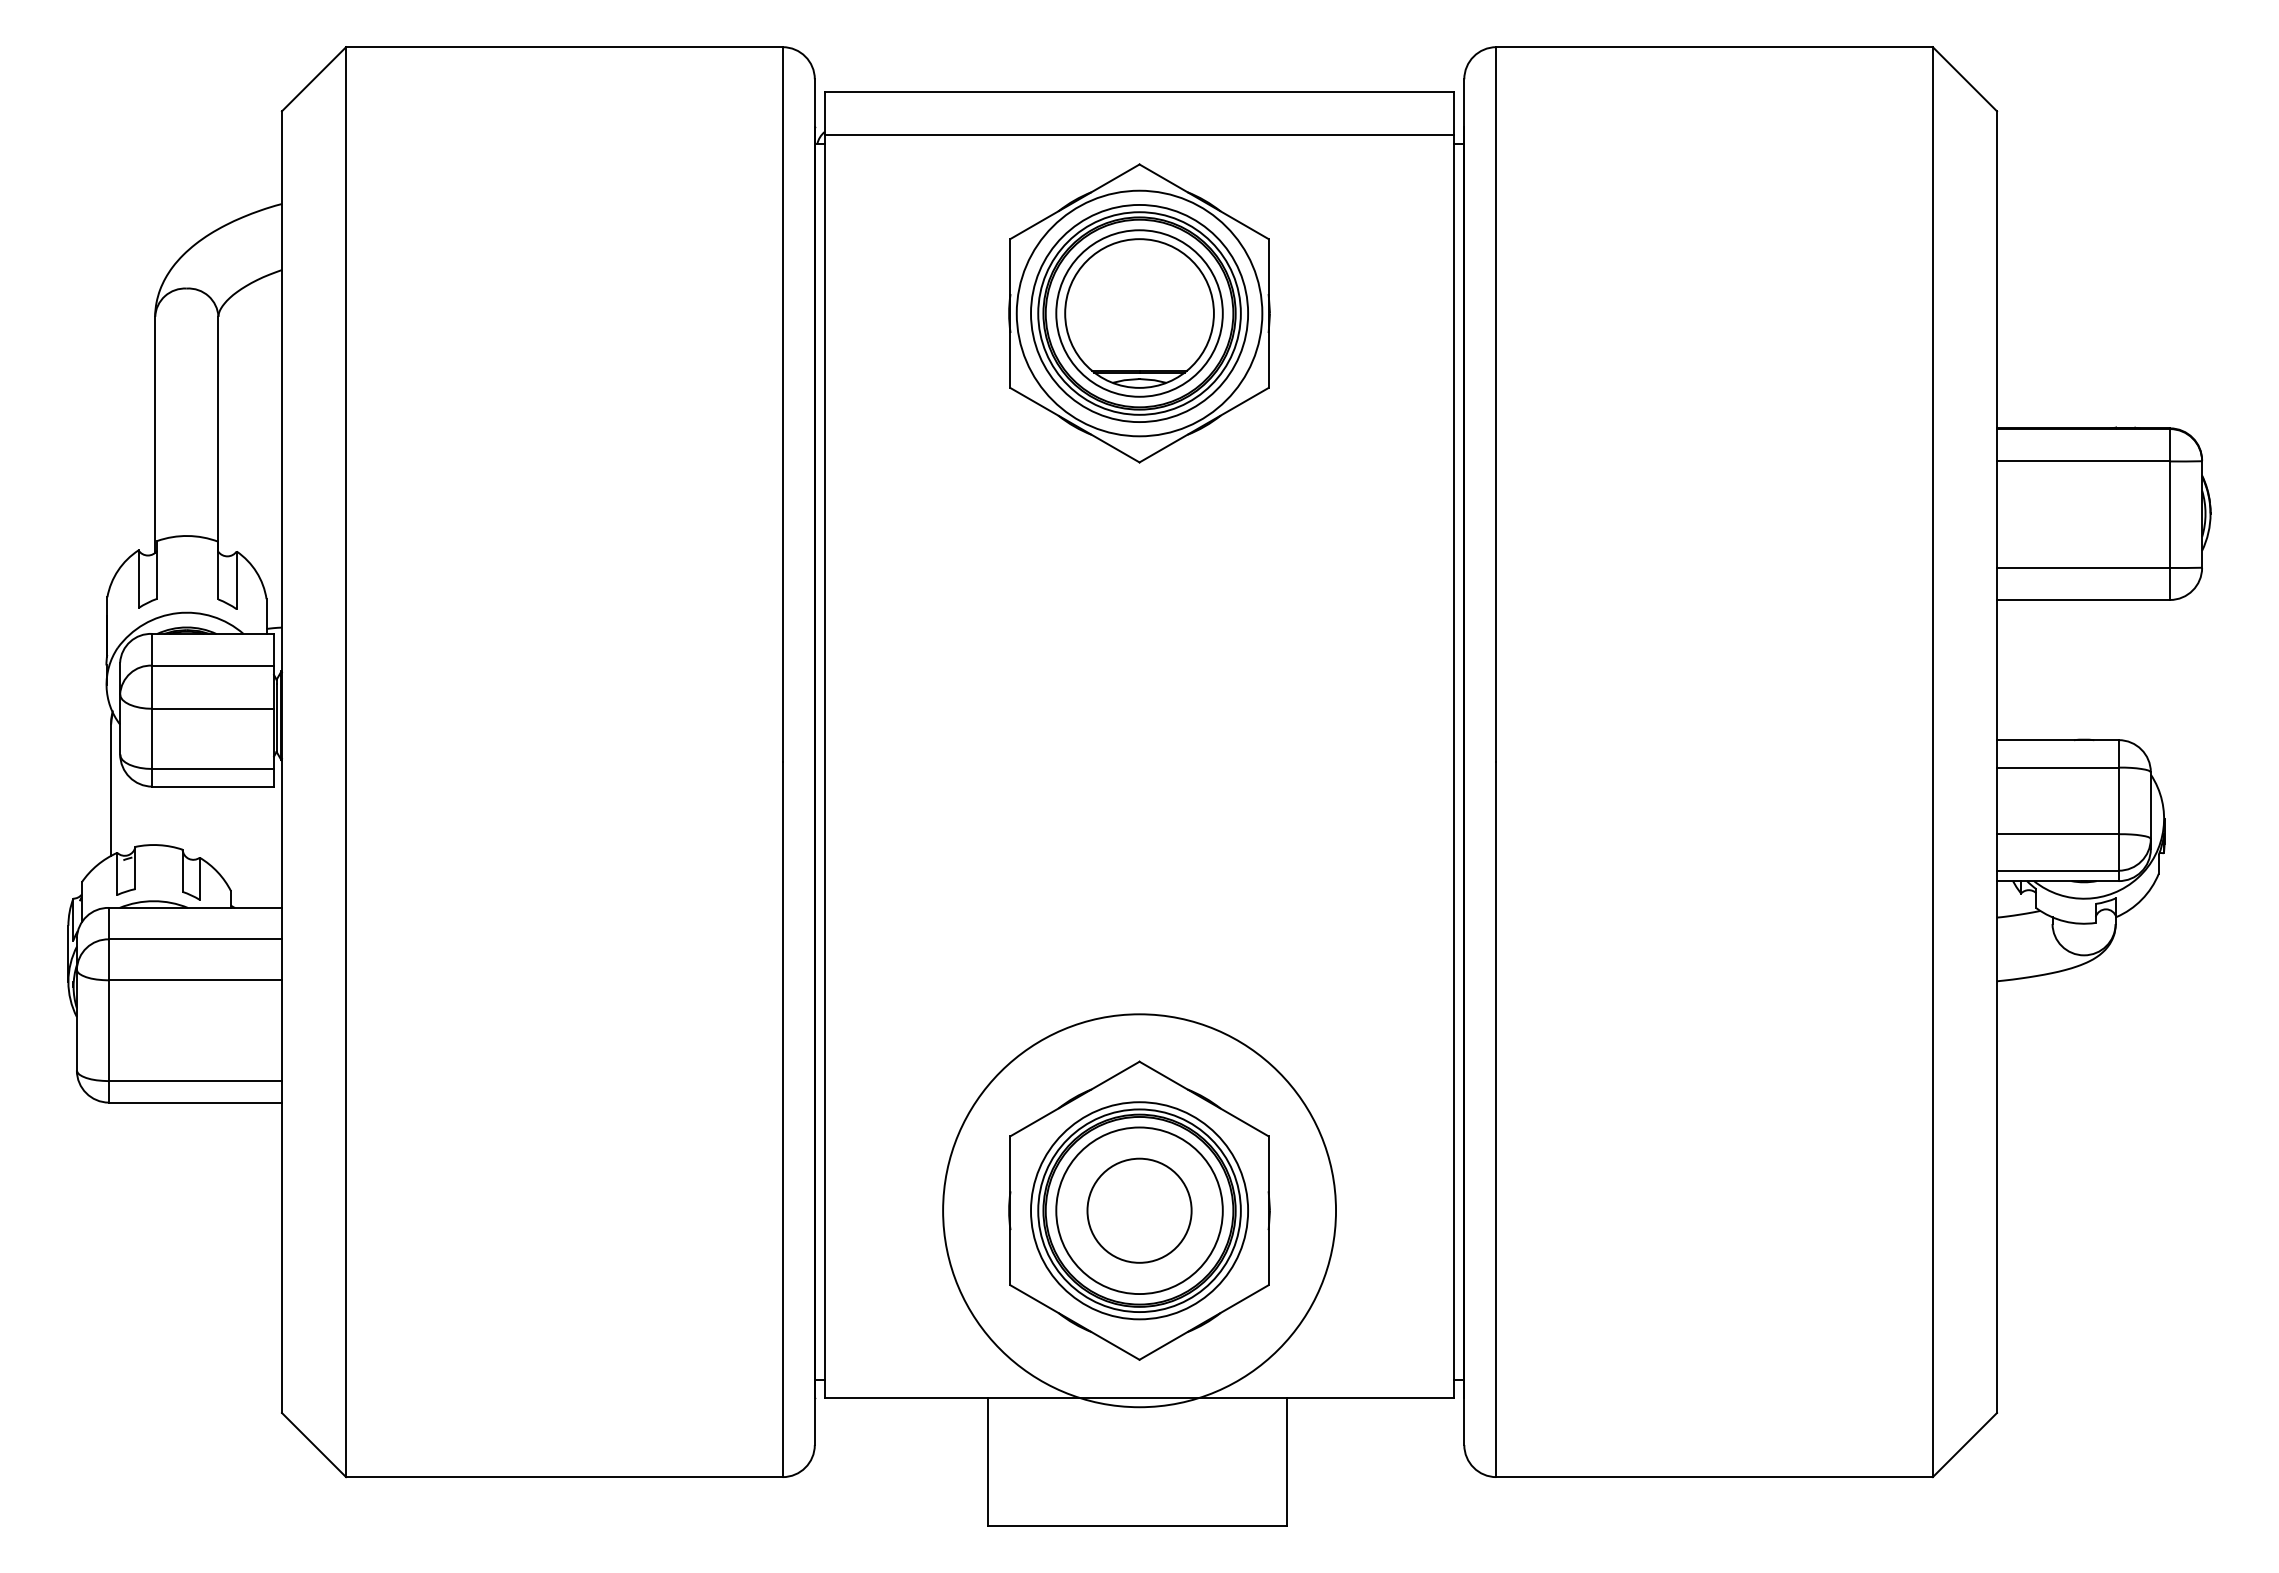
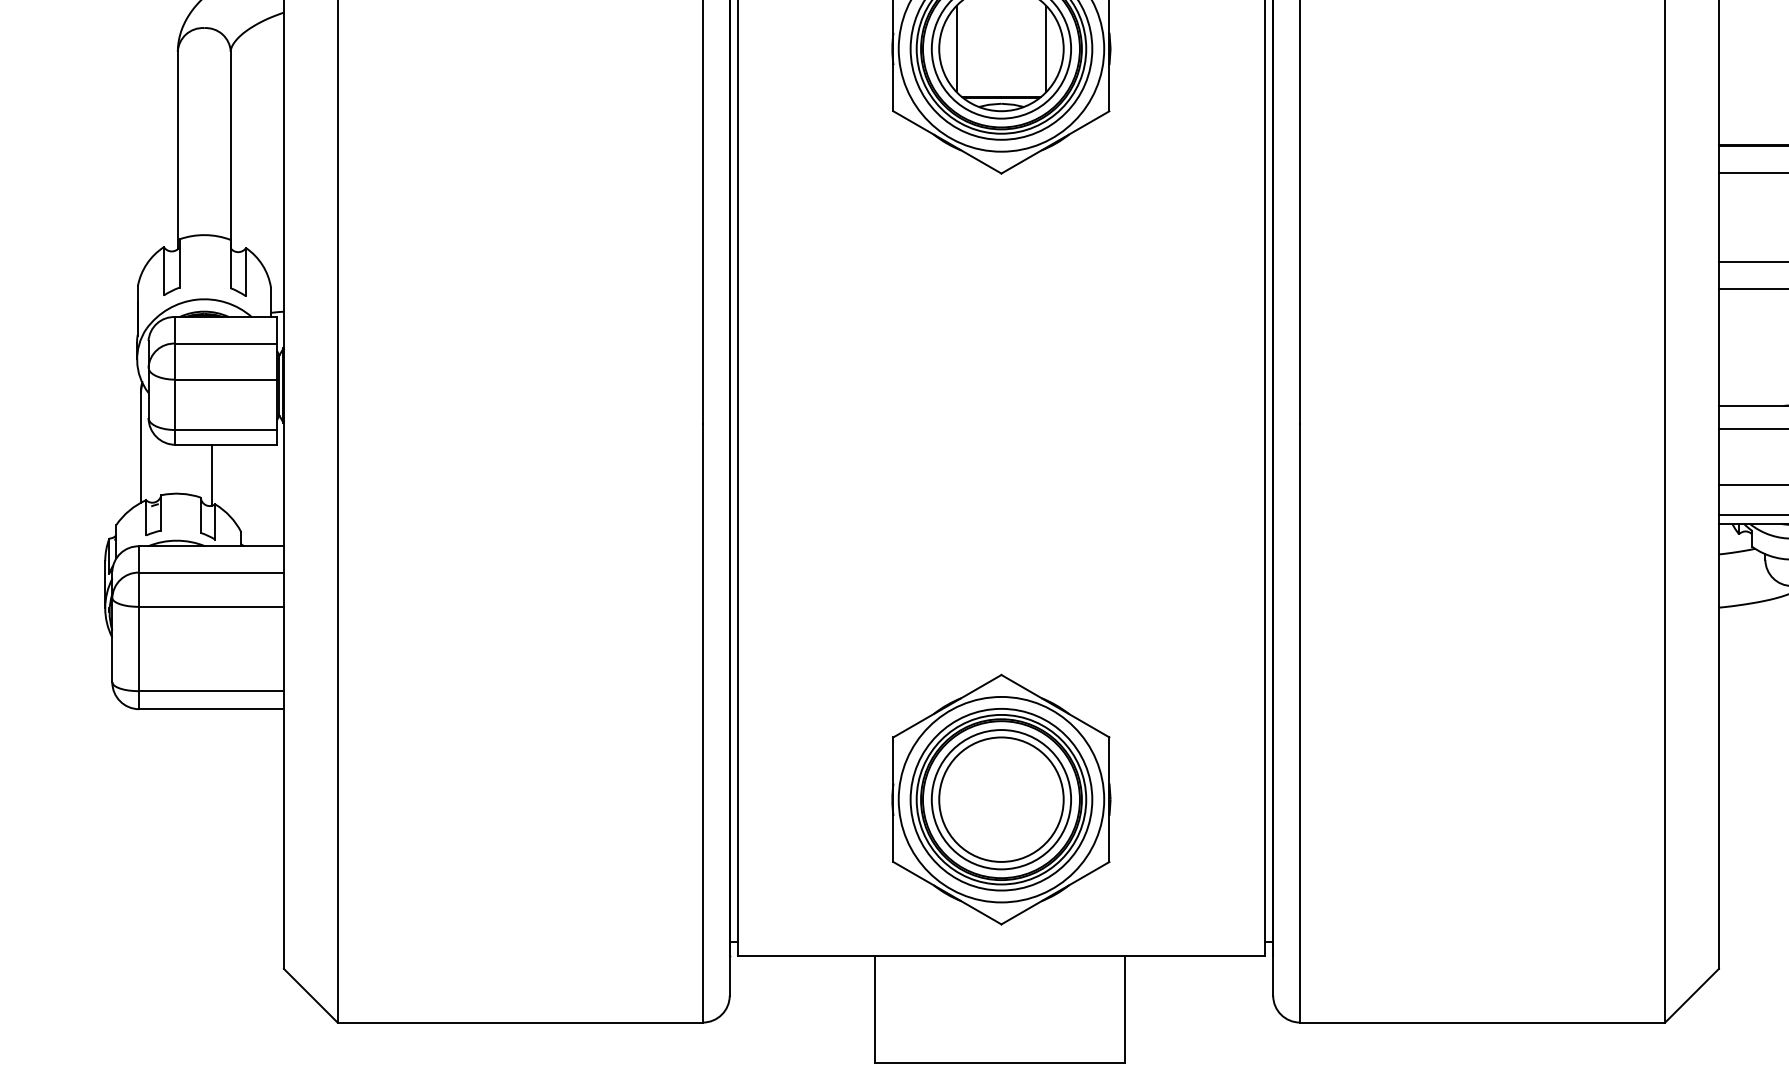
line: (1086, 313) -> (957, 48), added
line: (1192, 313) -> (1045, 48), added
line: (196, 822) -> (212, 474), added
circle: (1139, 1210) -> (1001, 799), size x0.62
circle: (1139, 1210) -> (1001, 799), size x1.43

